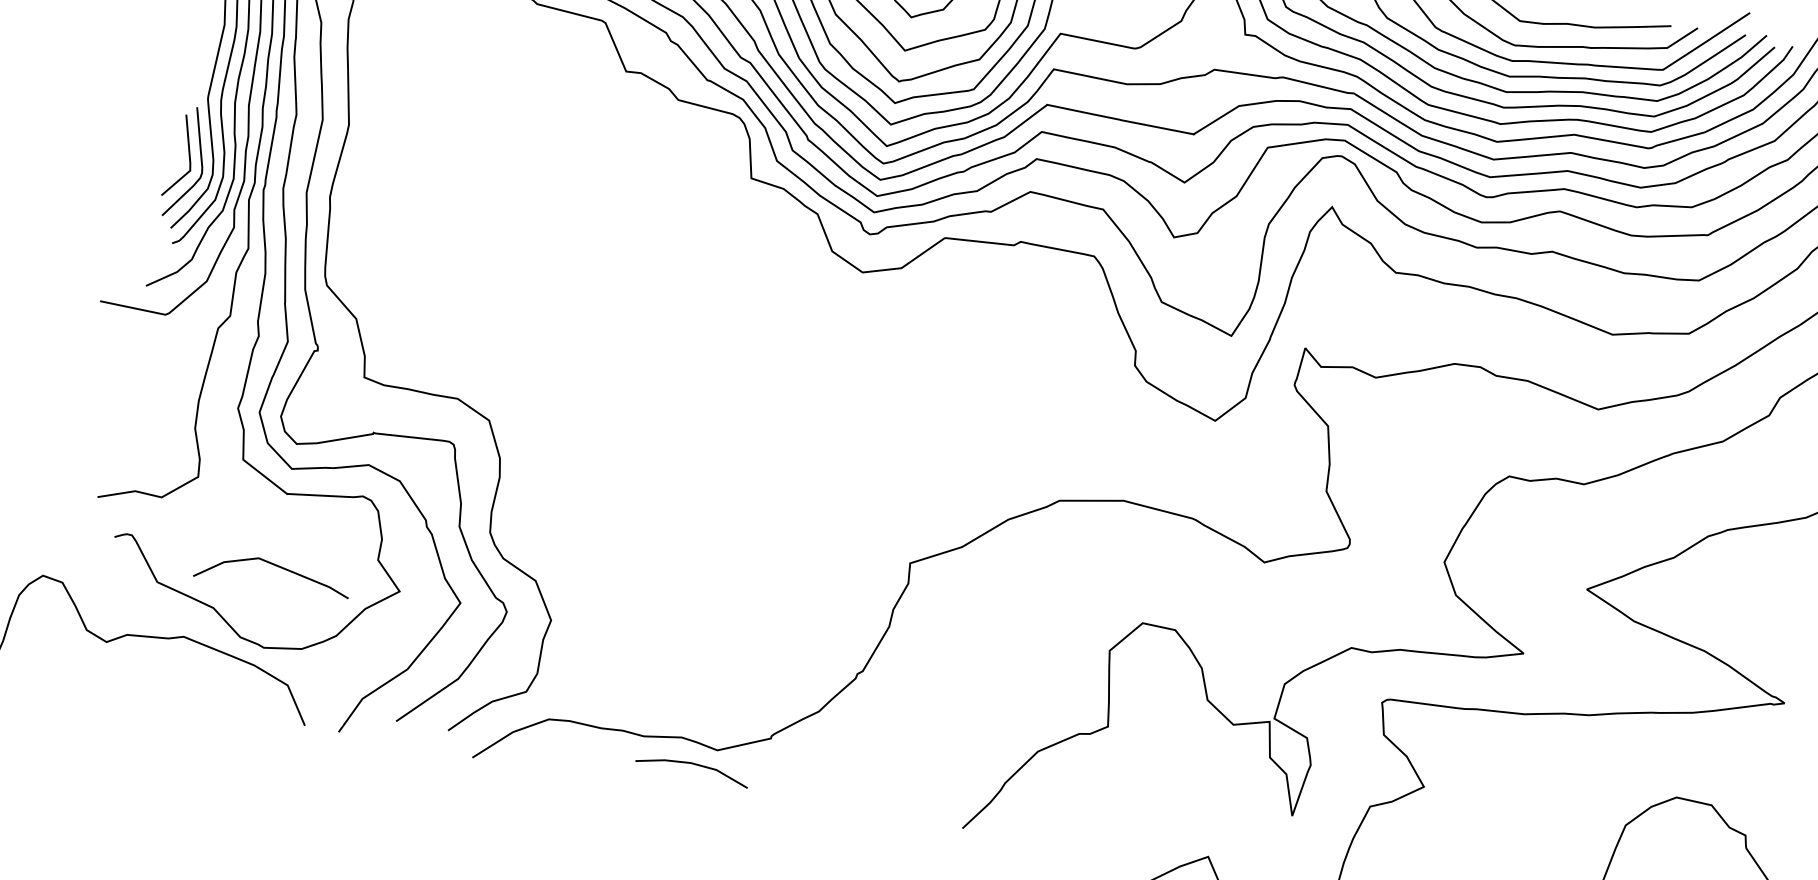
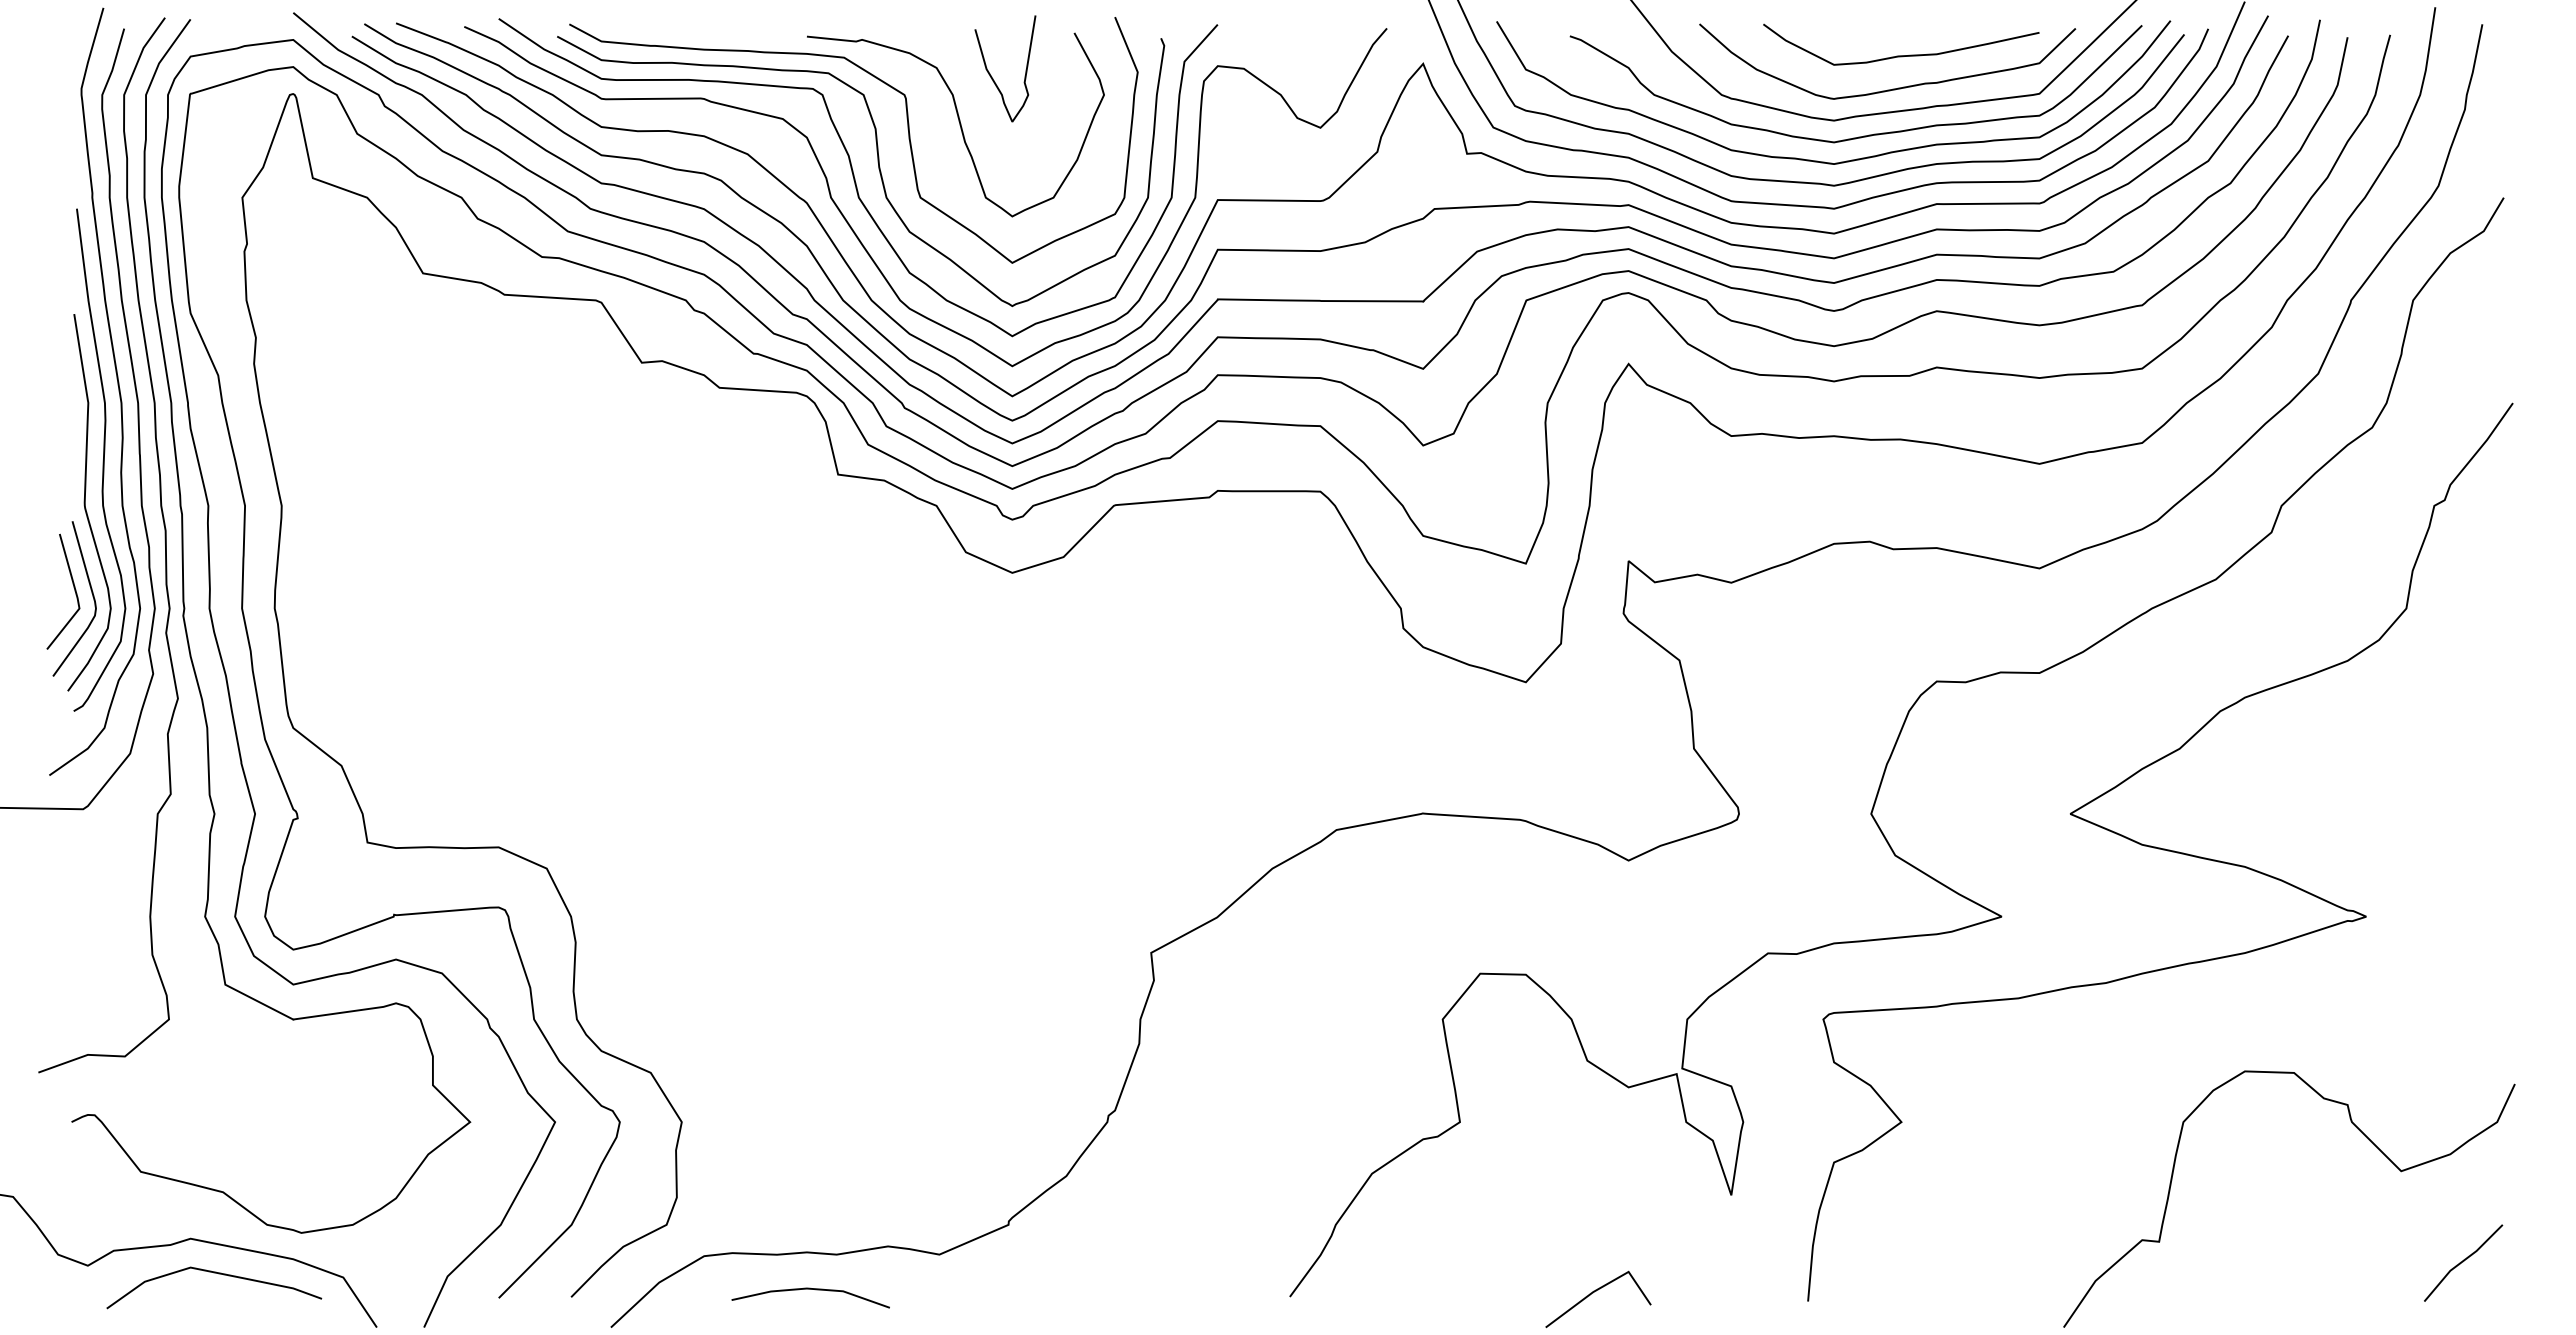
curve: (277, 567) -> (218, 1274), moved
line: (693, 764) -> (810, 1289), moved

